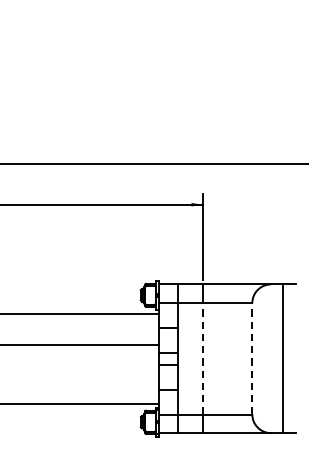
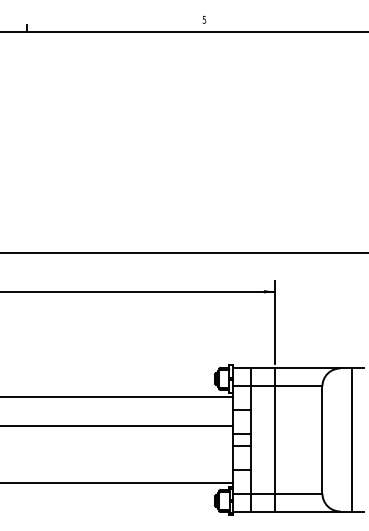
line: (202, 358) -> (274, 439), dashed -> solid
line: (252, 358) -> (322, 439), dashed -> solid

